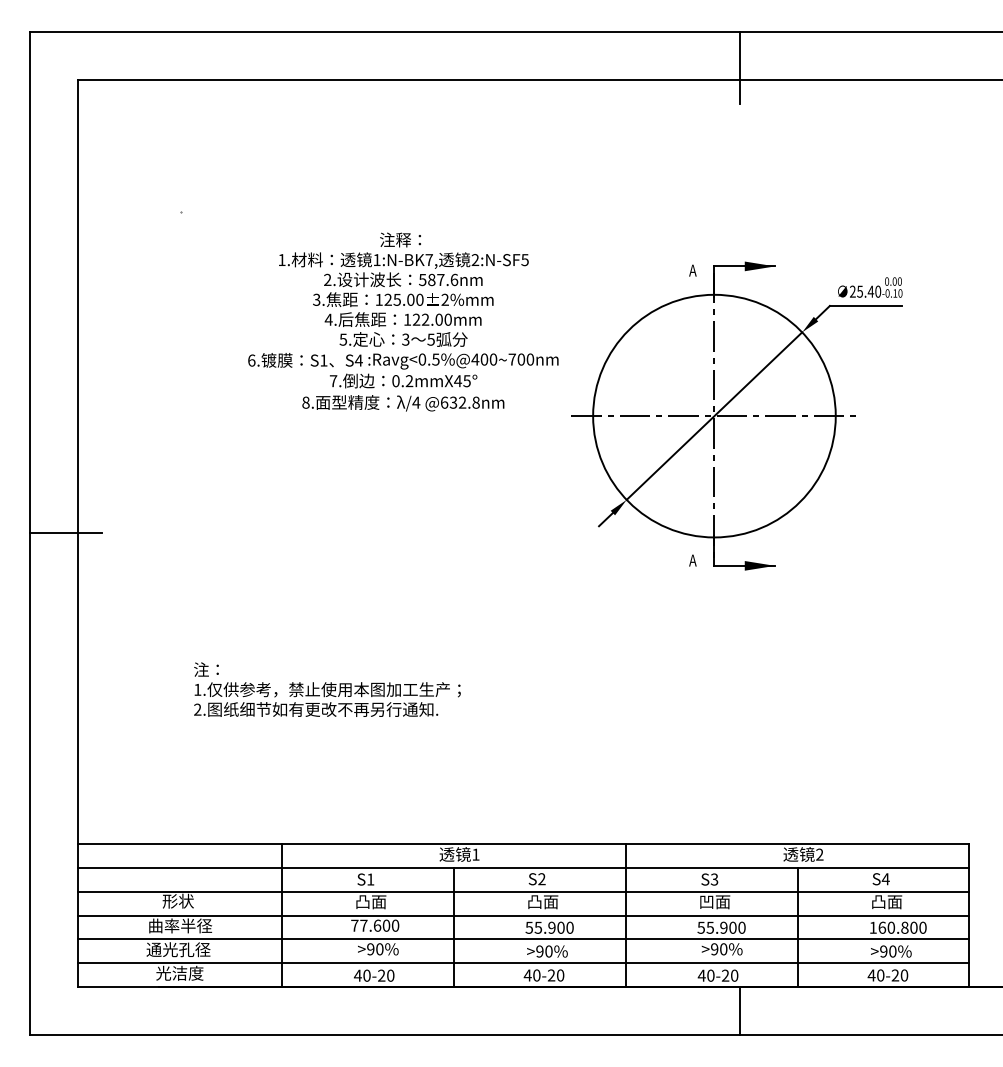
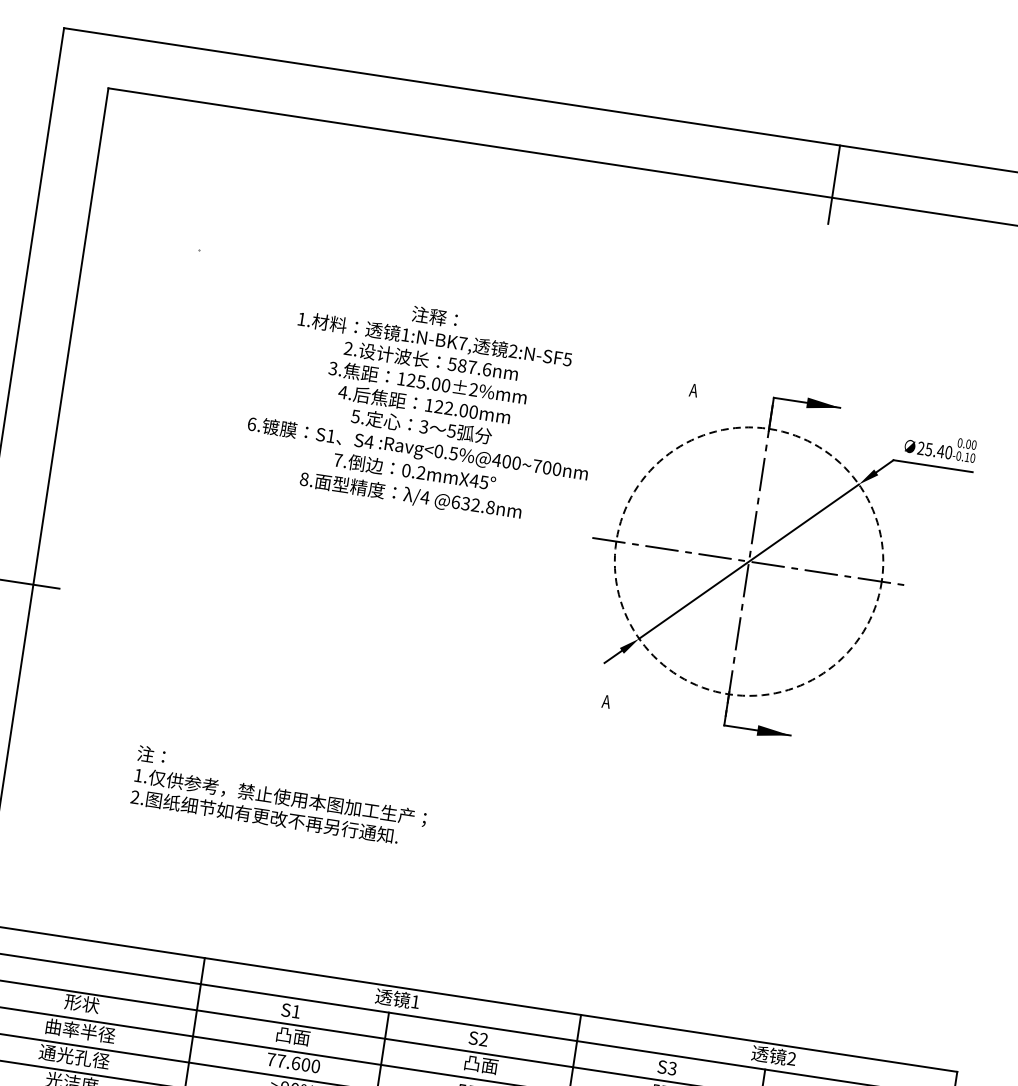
text: (692, 270) -> (693, 390), moved
circle: (714, 415) -> (749, 560), solid -> dashed
text: (692, 560) -> (605, 701), moved

